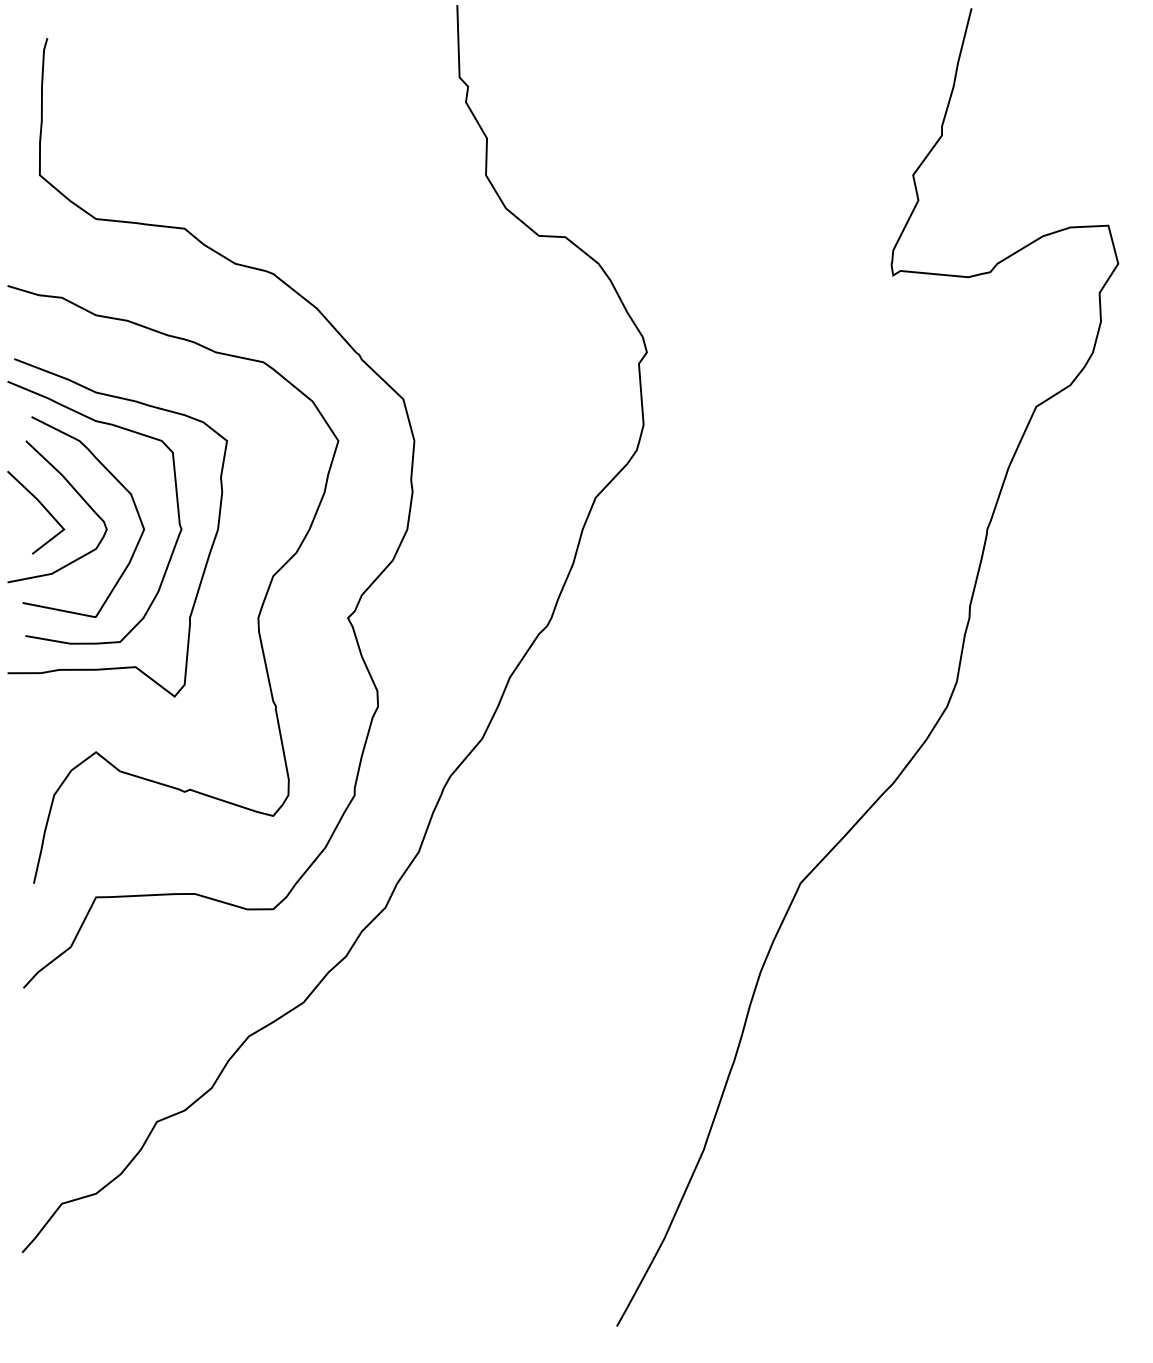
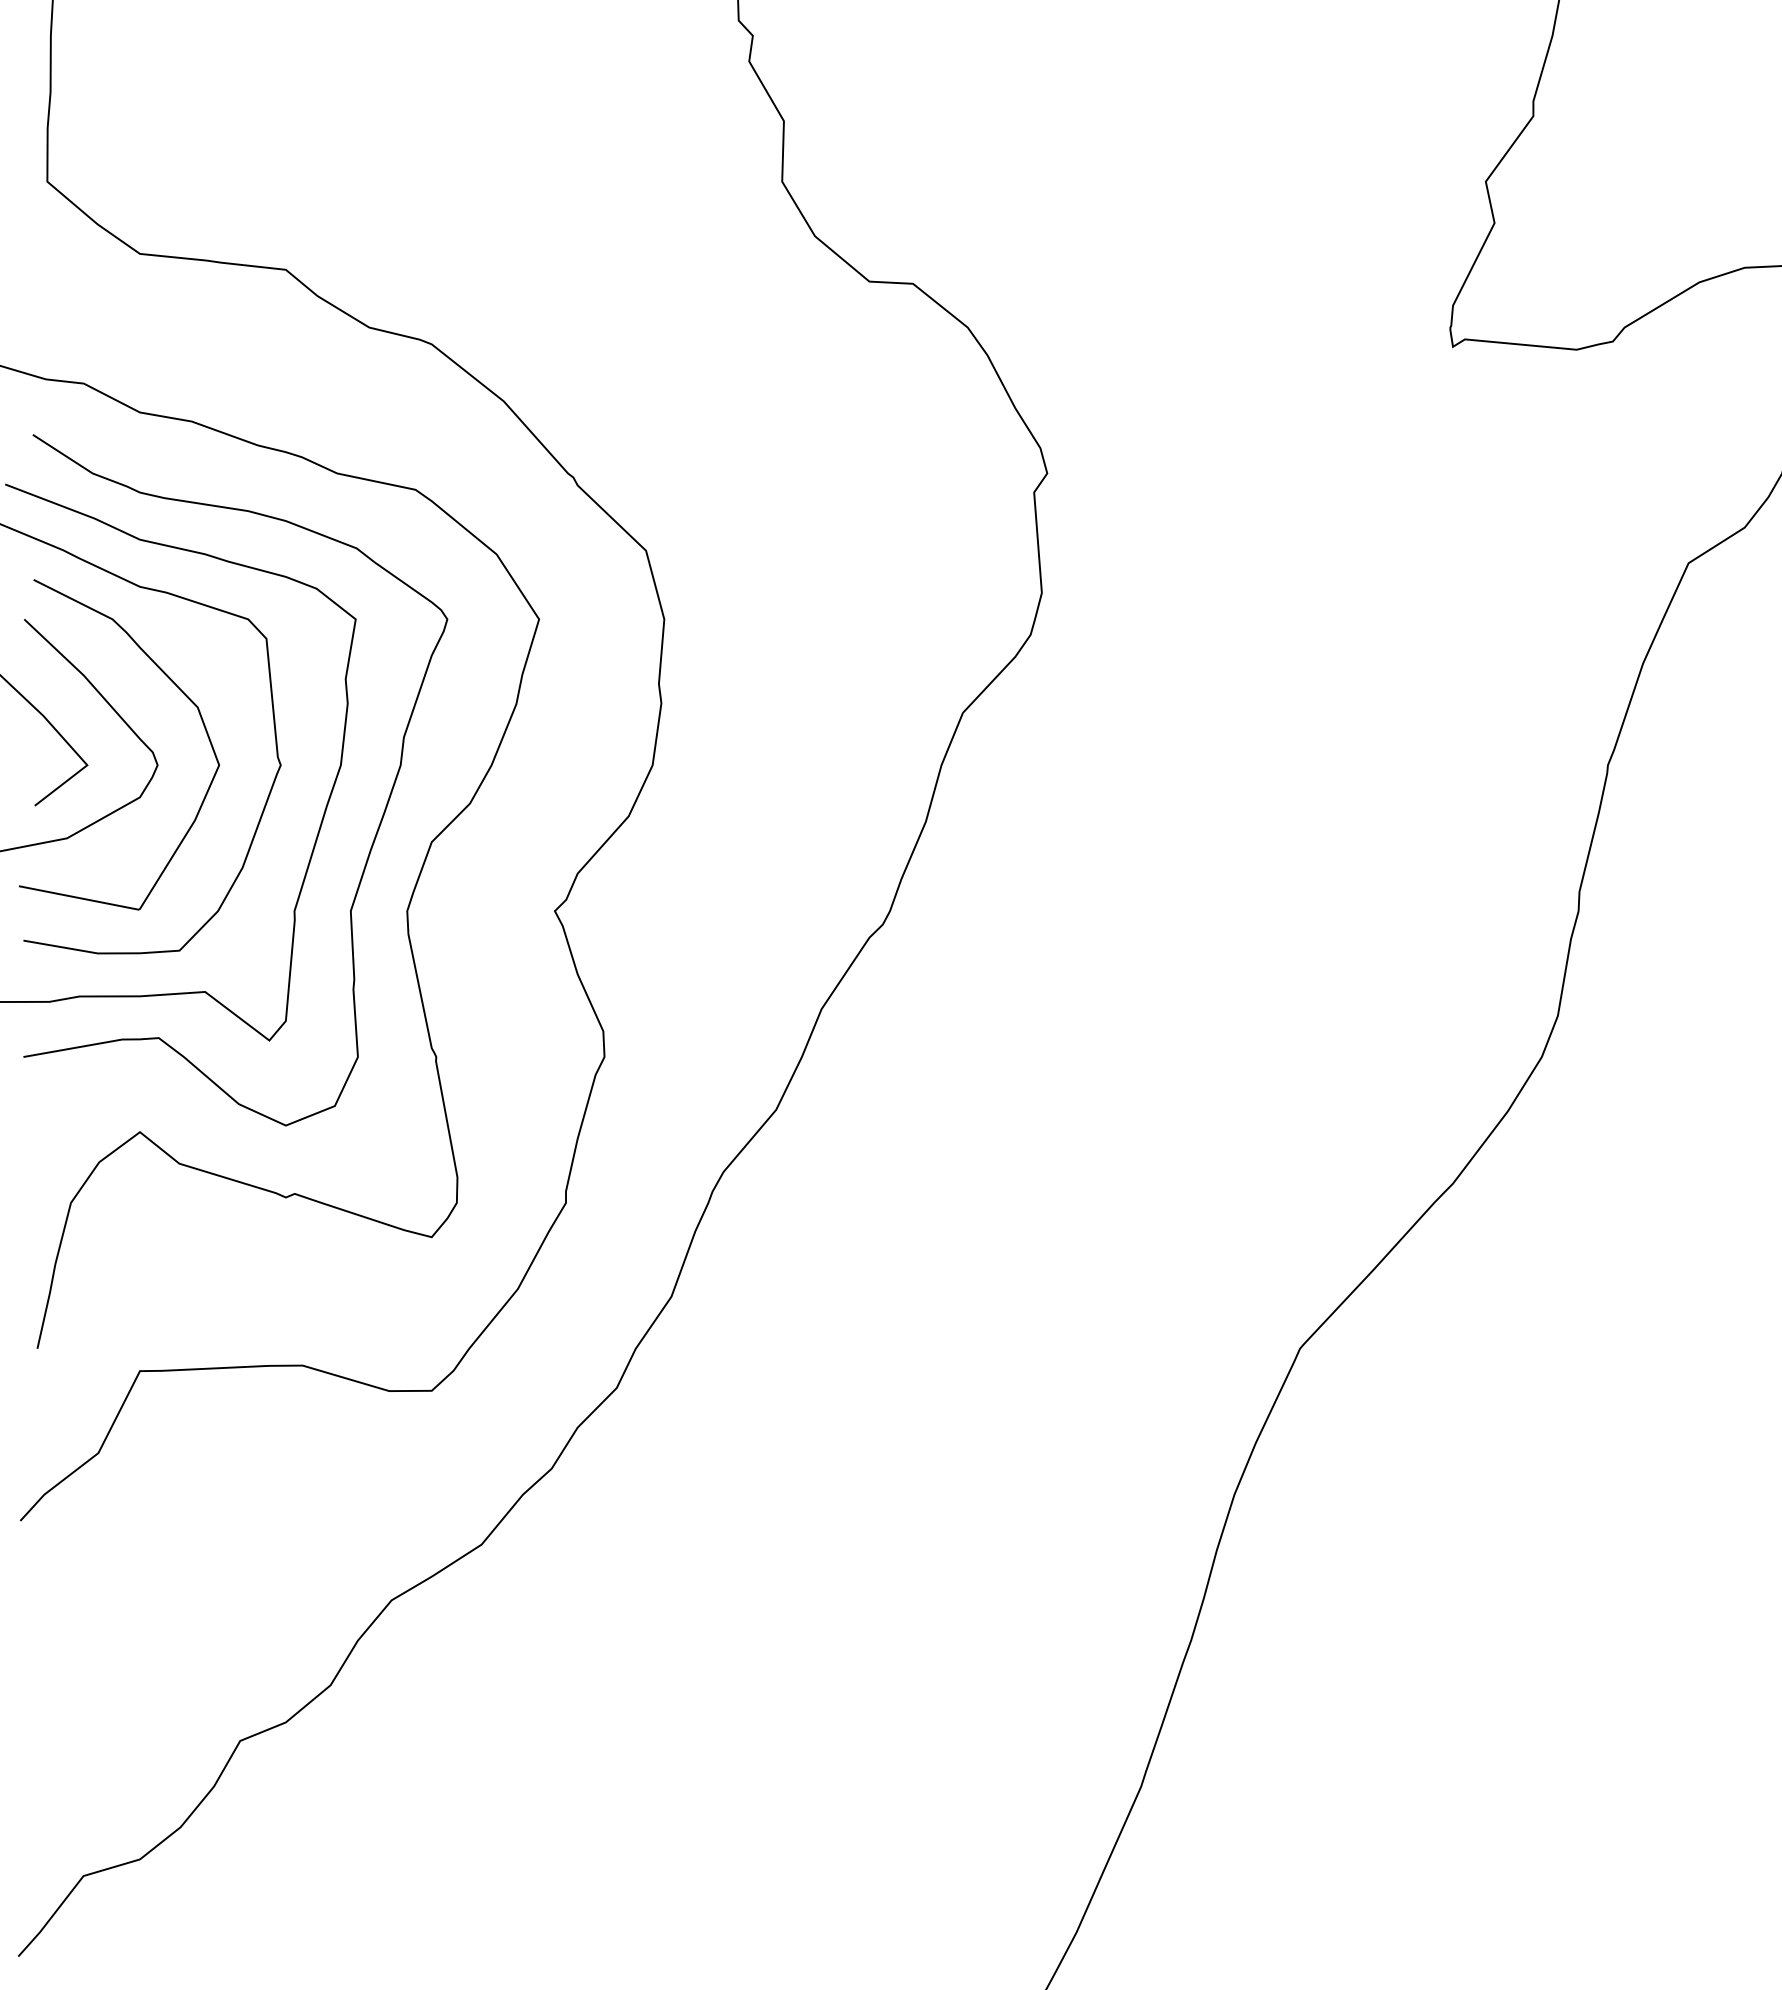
curve: (240, 565) -> (377, 824), added

